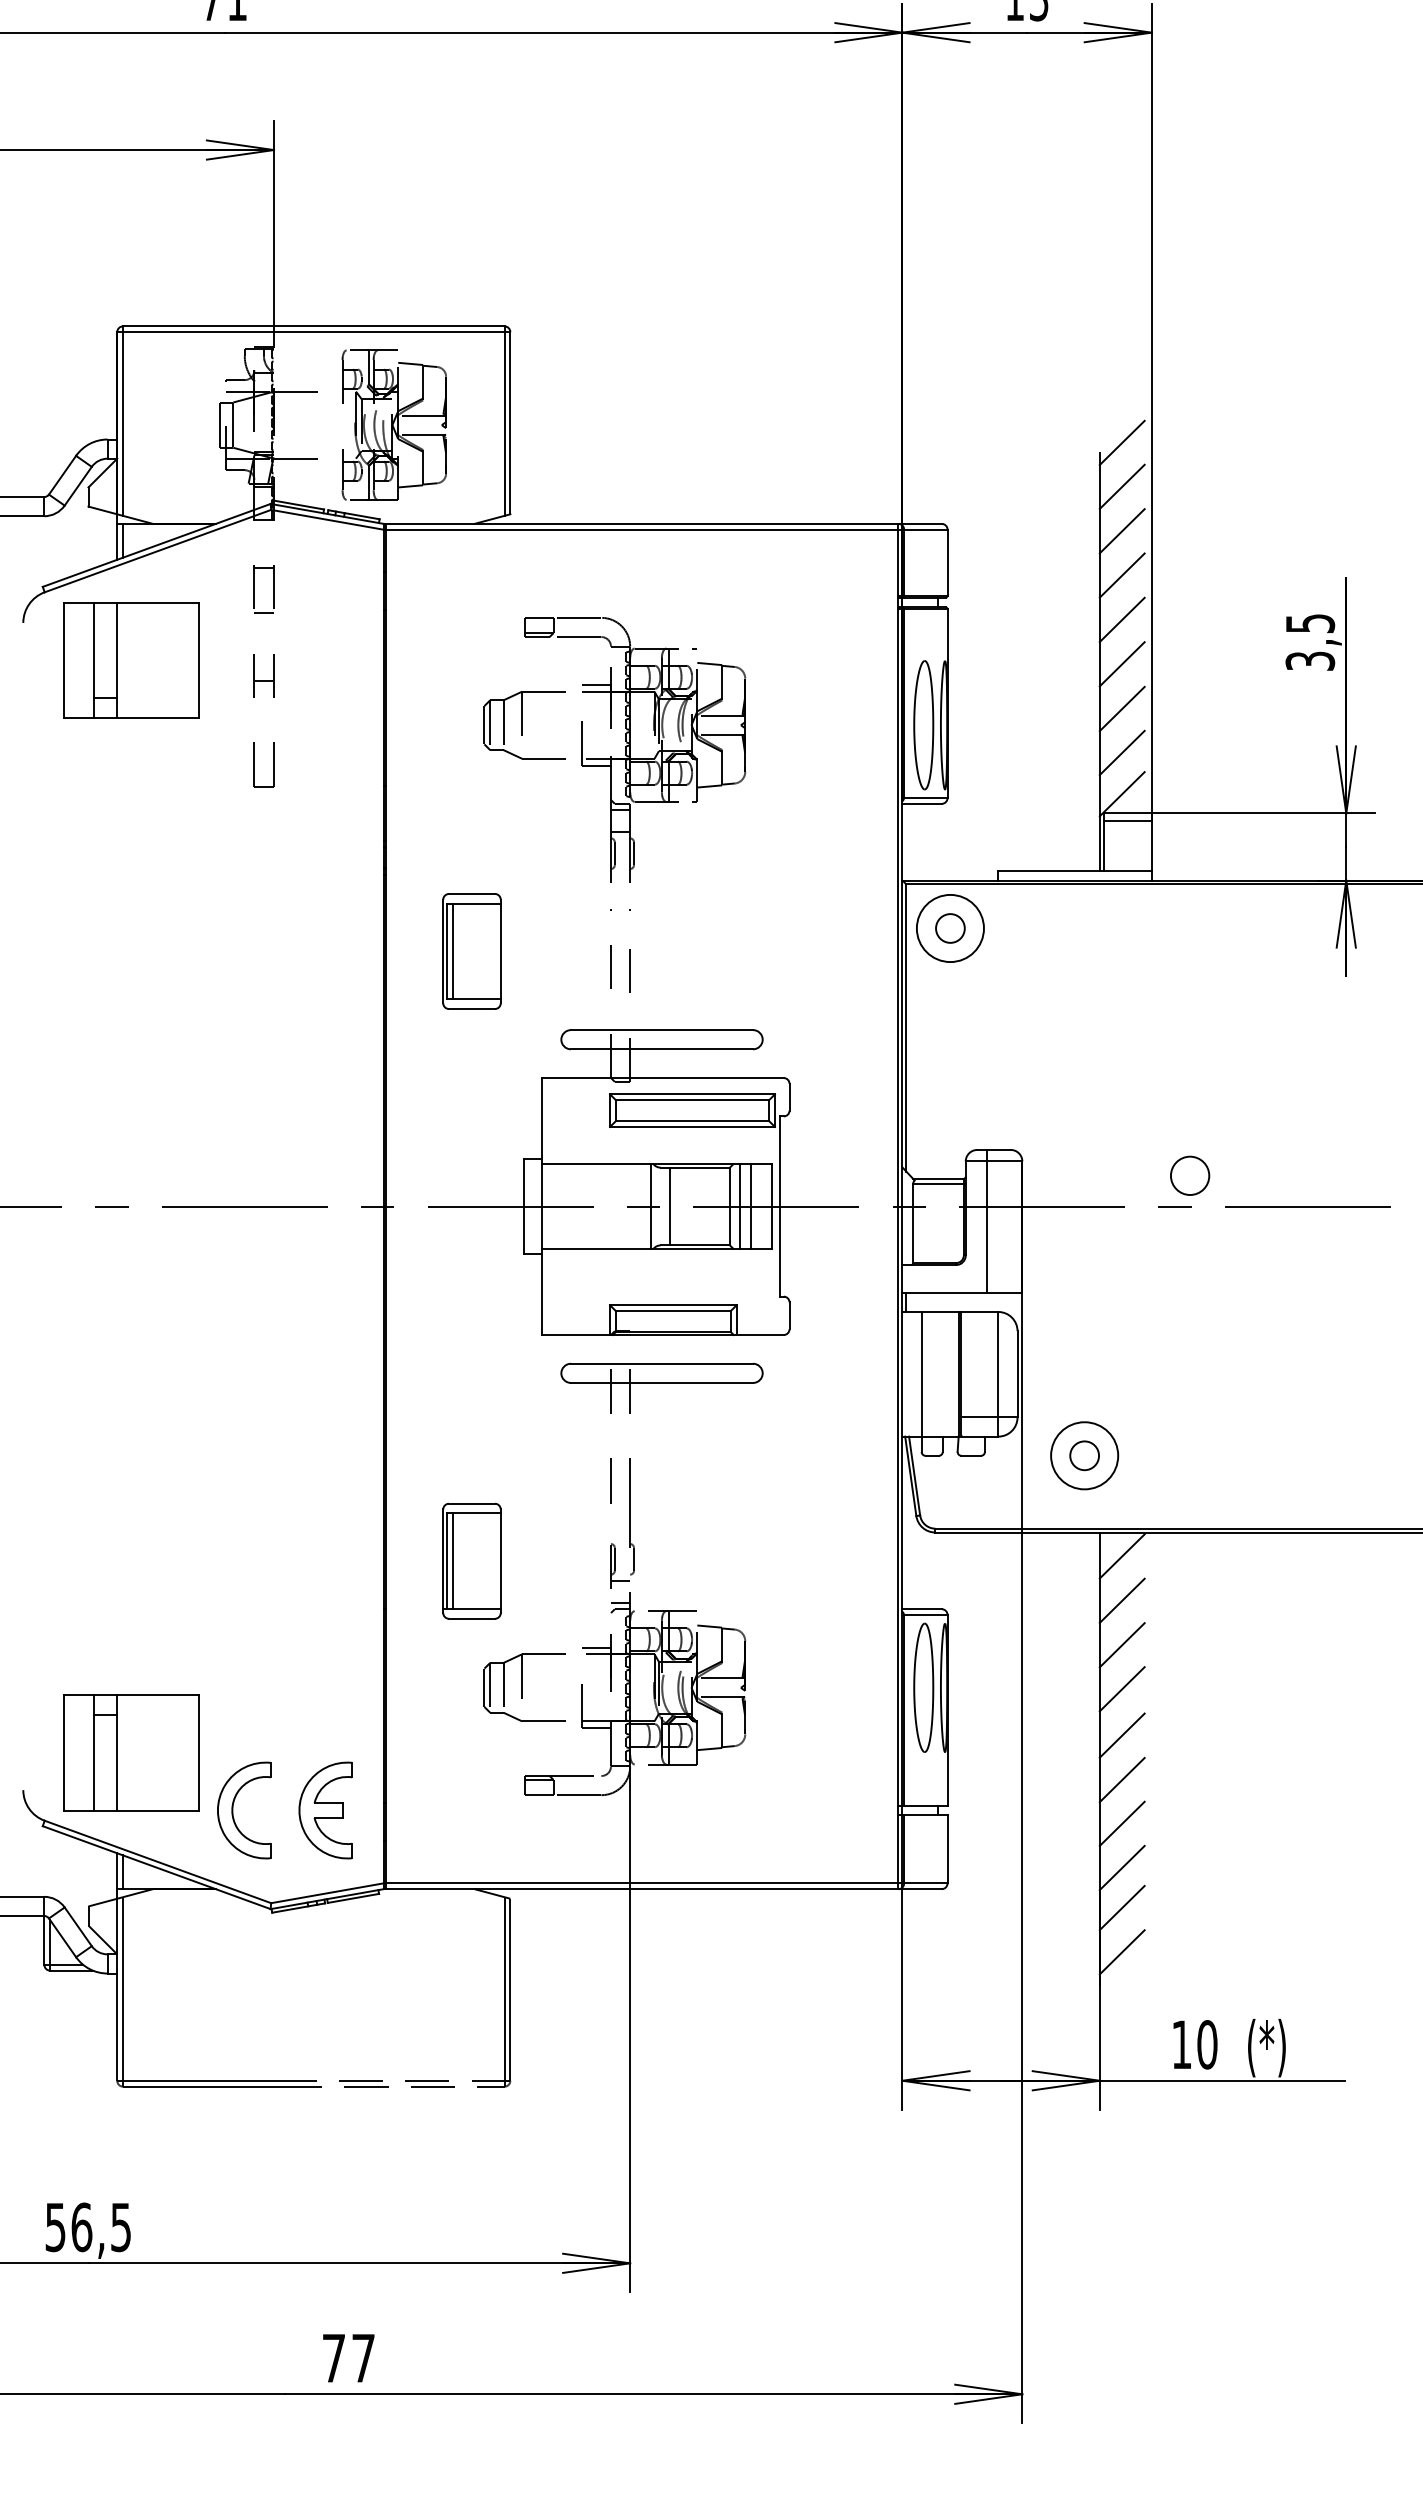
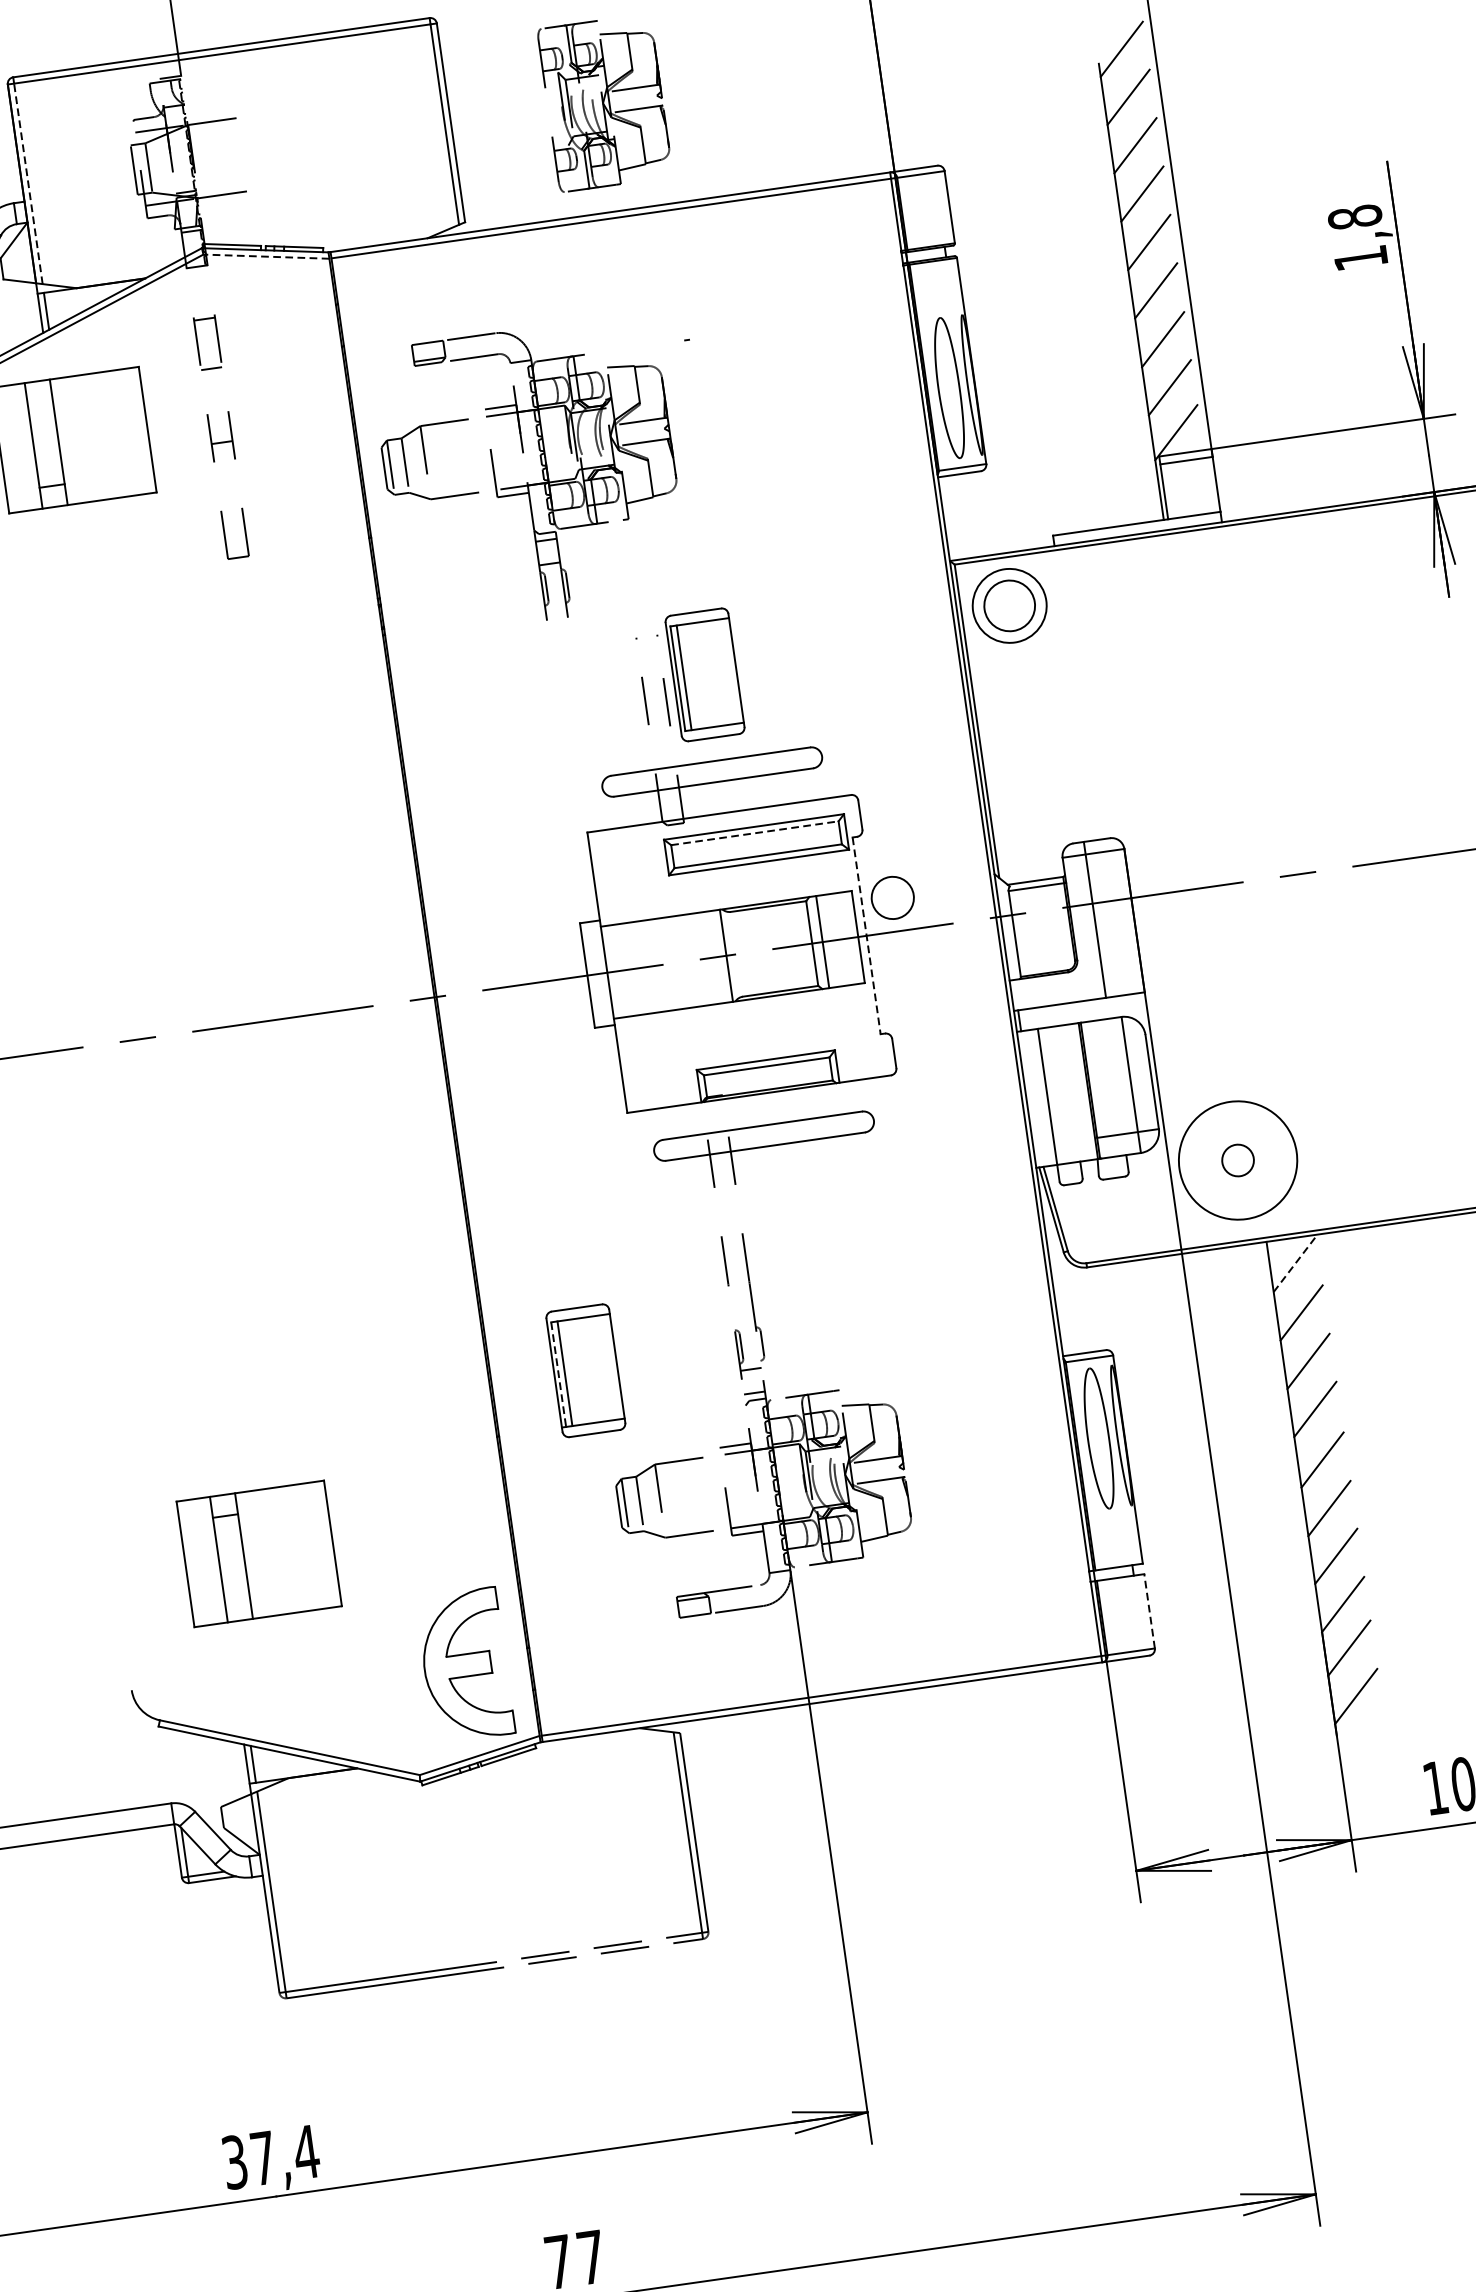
line: (123, 424) -> (28, 184), solid -> dashed
part: (393, 424) -> (604, 102), moved
line: (327, 519) -> (266, 256), solid -> dashed
text: (1310, 641) -> (1358, 236), 3,5 -> 1,8
part: (611, 756) -> (527, 482), moved
circle: (950, 928) -> (1009, 605), size x1.6
part: (471, 951) -> (704, 674), moved
line: (692, 1100) -> (754, 833), solid -> dashed
circle: (1190, 1175) -> (893, 897), moved
line: (670, 1206) -> (747, 952), removed
line: (751, 1206) -> (835, 940), removed
line: (779, 1207) -> (866, 936), solid -> dashed
circle: (1084, 1455) -> (1237, 1160), size x1.6
line: (1122, 1556) -> (1295, 1264), solid -> dashed
line: (447, 1561) -> (559, 1374), solid -> dashed
part: (131, 1752) -> (259, 1553), moved
part: (233, 1810) -> (364, 1679), removed
part: (325, 1810) -> (464, 1665), size x1.4
line: (947, 1848) -> (1149, 1610), solid -> dashed
text: (88, 2227) -> (270, 2157), 56,5 -> 37,4

